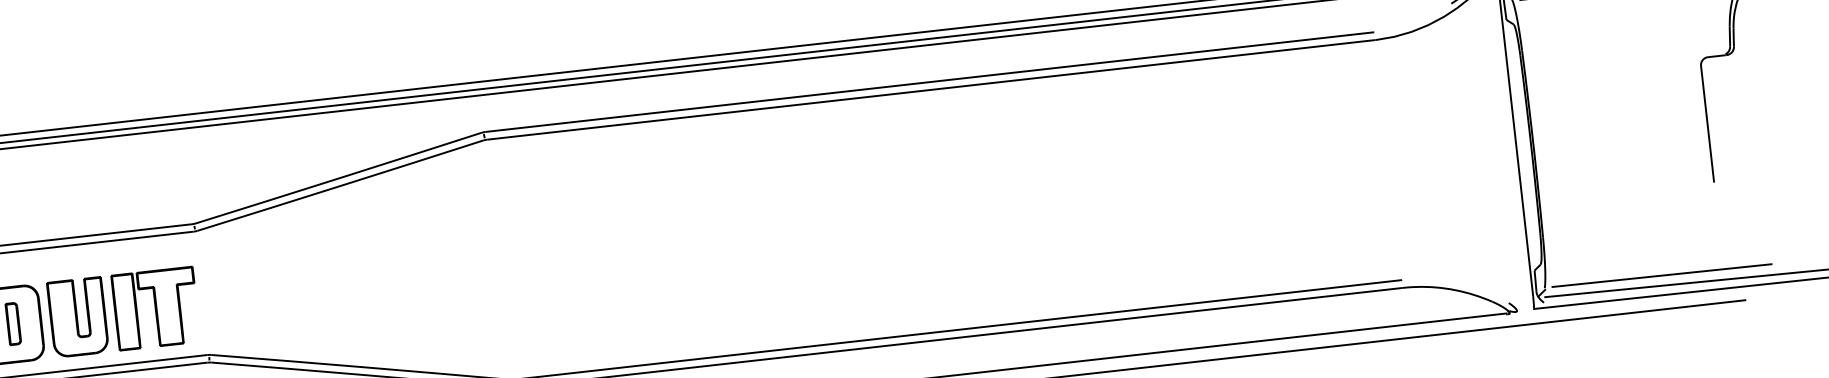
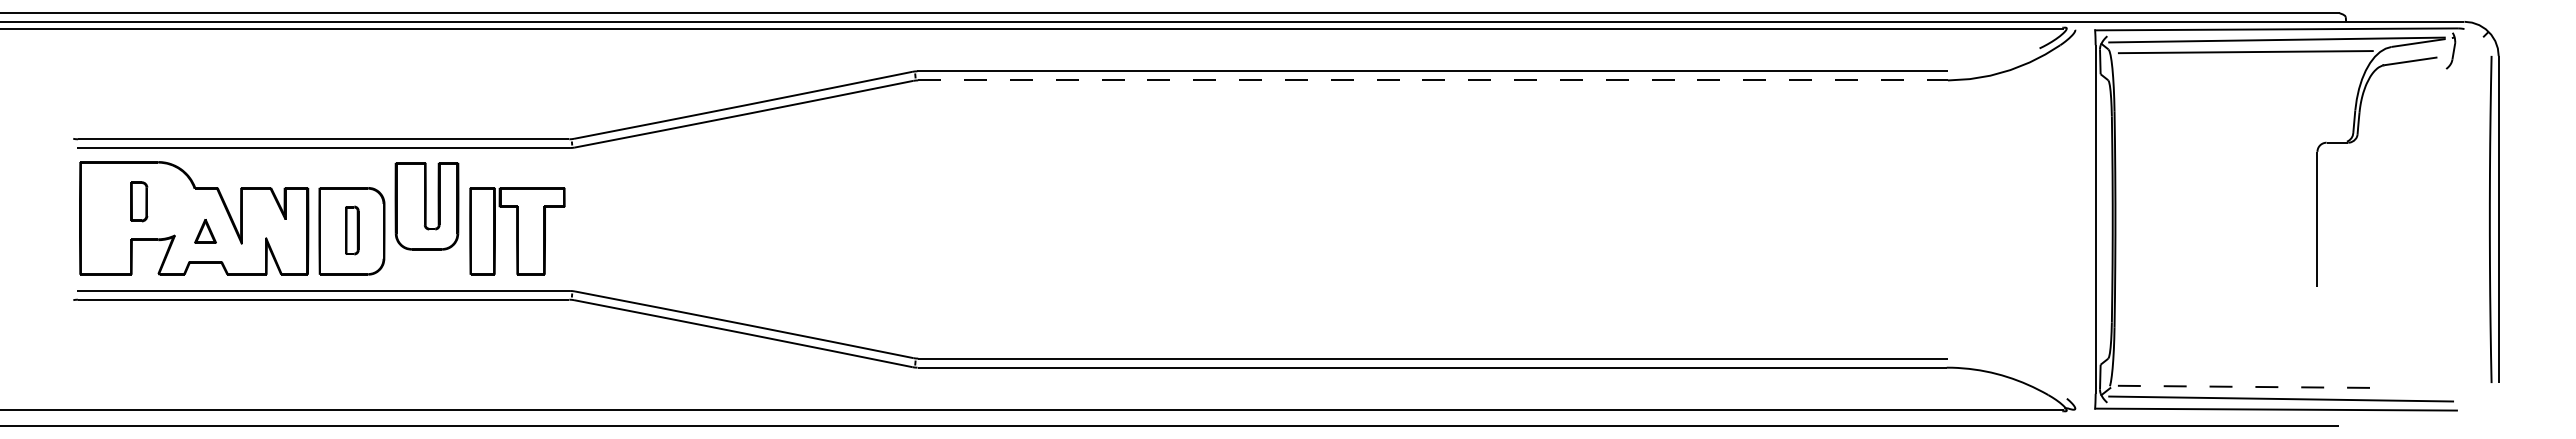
line: (931, 89) -> (1433, 80), solid -> dashed
line: (1661, 275) -> (2245, 386), solid -> dashed
part: (77, 317) -> (426, 206), moved

